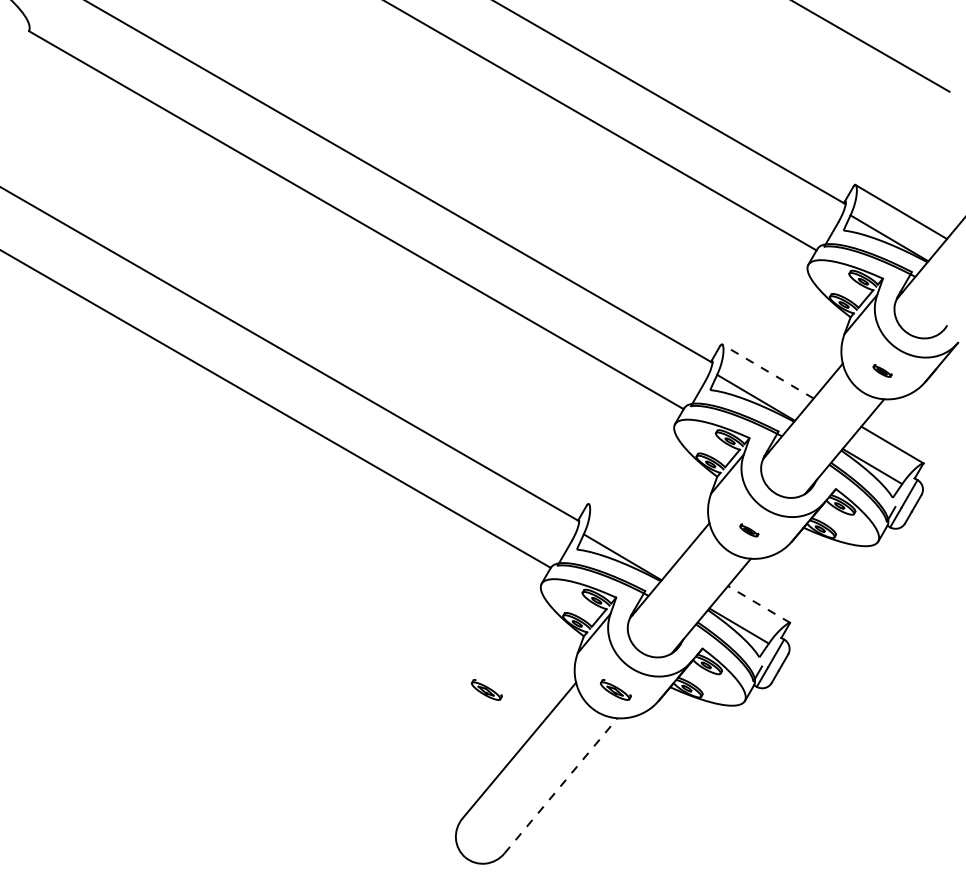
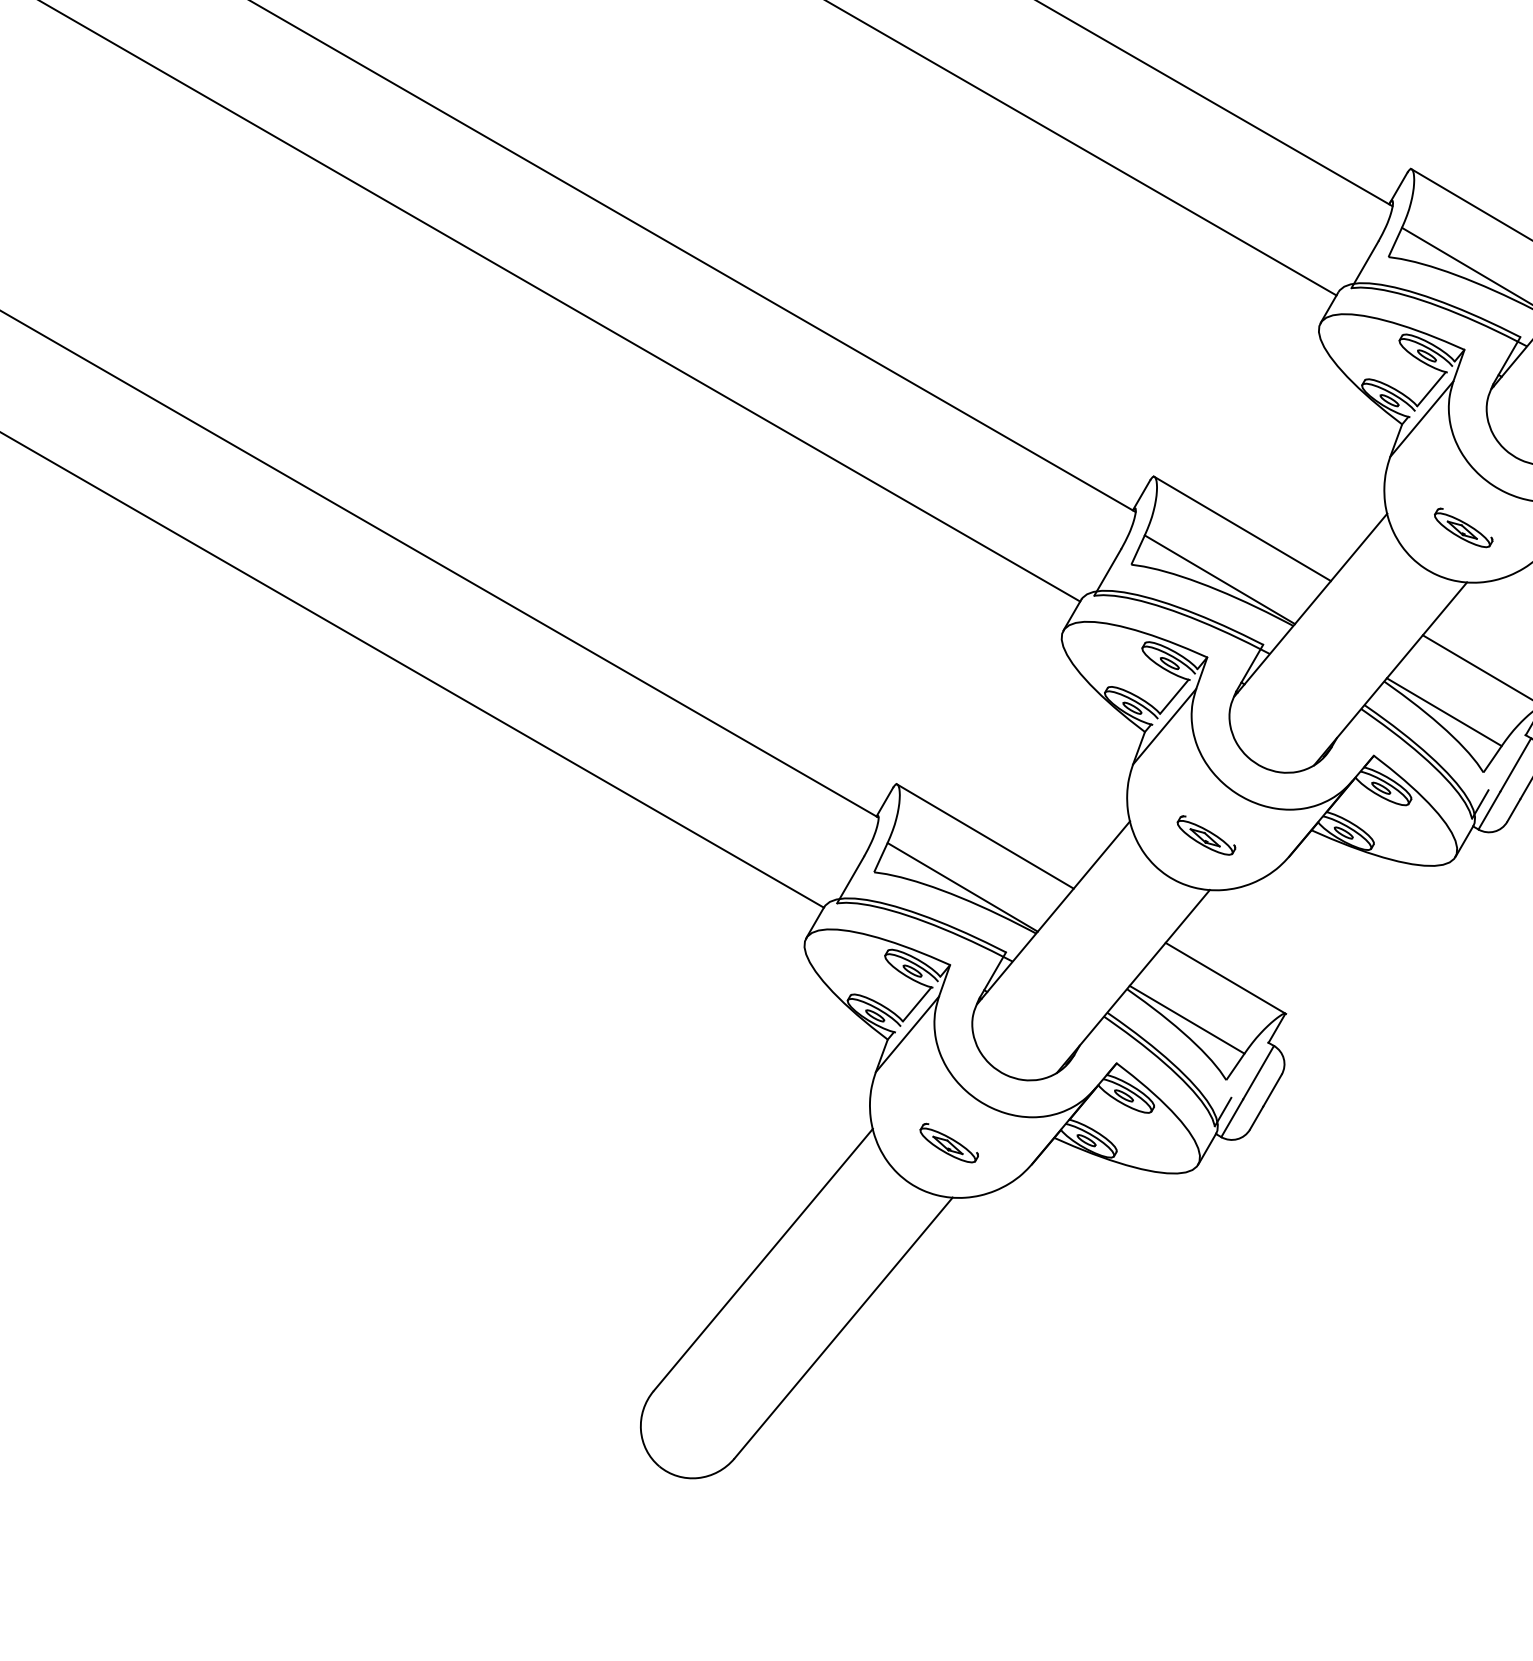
part: (882, 370) -> (1463, 526), size x1.67
line: (767, 371) -> (1241, 528), dashed -> solid
line: (634, 530) -> (985, 835), added
part: (749, 530) -> (1207, 835), size x1.67
line: (758, 604) -> (1224, 978), dashed -> solid
part: (486, 689) -> (699, 1142), removed
line: (561, 785) -> (844, 1327), dashed -> solid

